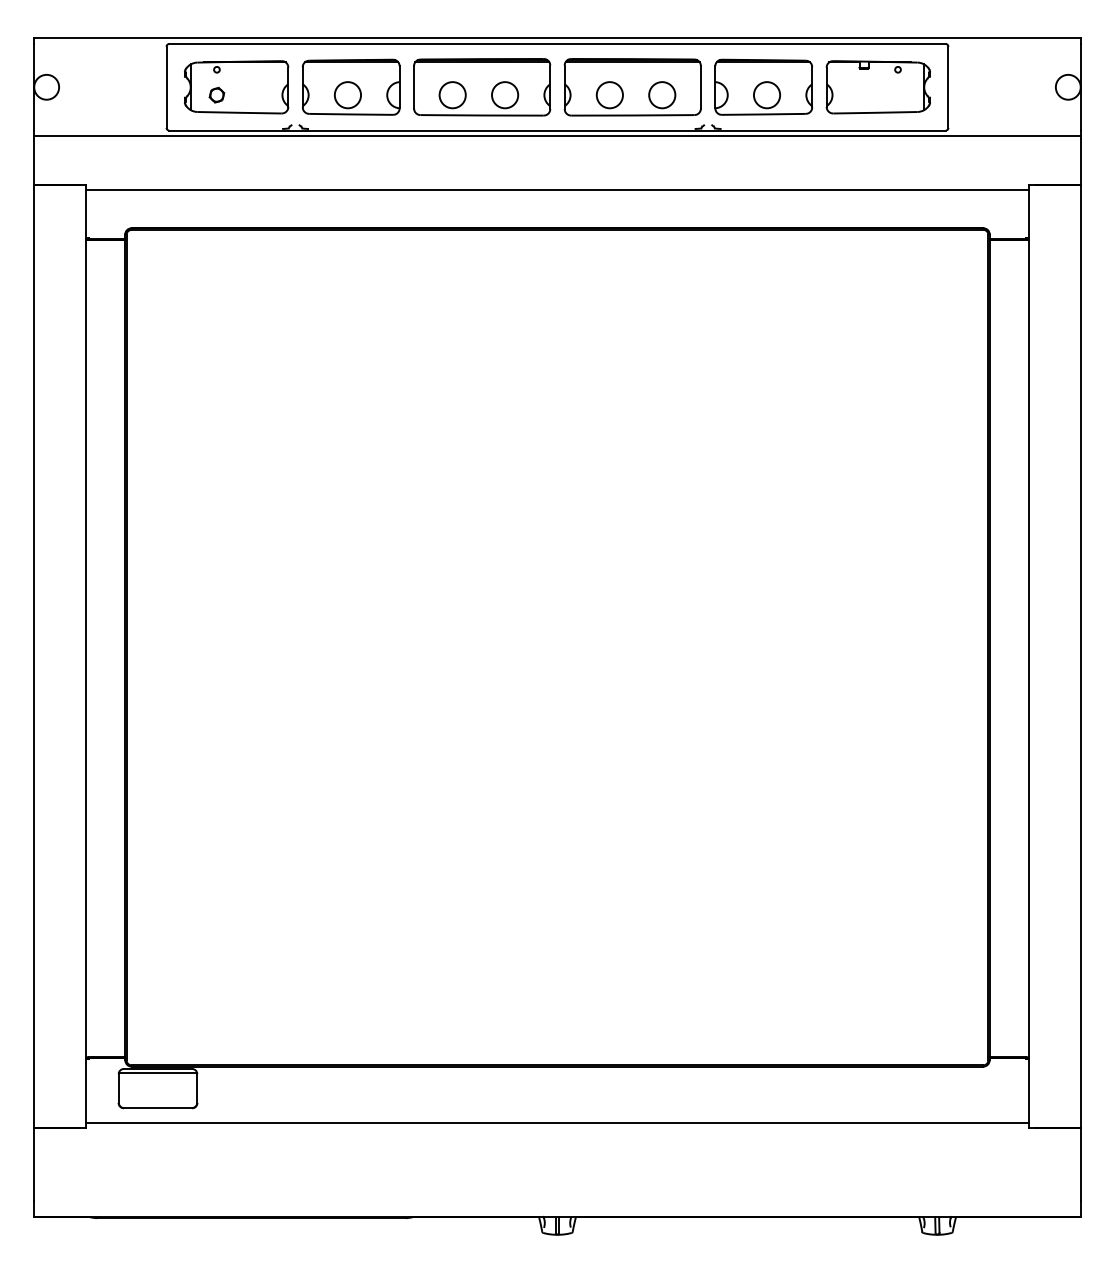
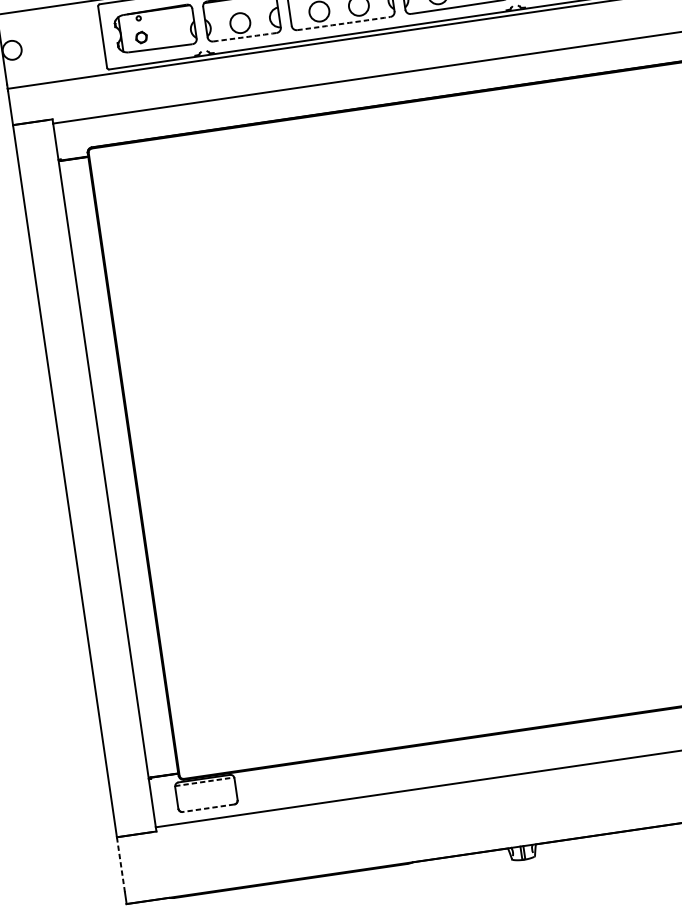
arc: (351, 114) -> (245, 37), solid -> dashed
arc: (482, 115) -> (344, 23), solid -> dashed
line: (158, 1073) -> (205, 782), solid -> dashed
line: (157, 1108) -> (208, 808), solid -> dashed
line: (33, 1165) -> (120, 865), solid -> dashed

